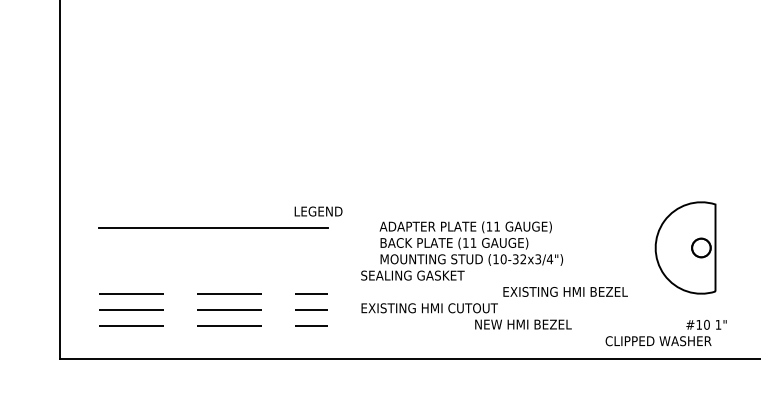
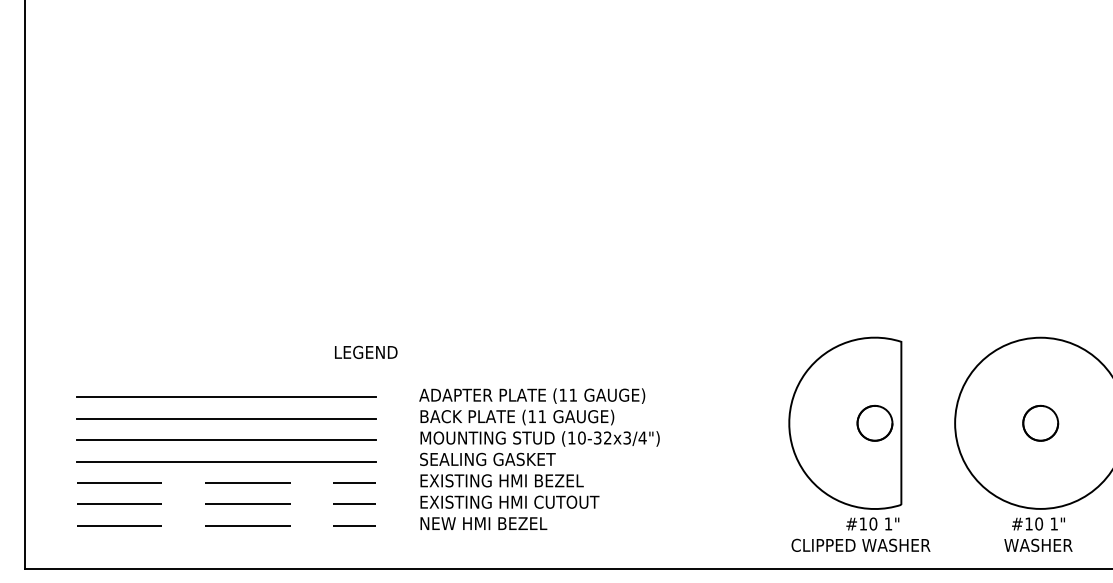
text: (318, 210) -> (366, 351), moved
text: (471, 243) -> (539, 417), moved
line: (213, 244) -> (226, 418), added
part: (685, 247) -> (845, 422), size x1.43
line: (213, 261) -> (226, 440), added
line: (213, 277) -> (226, 461), added
text: (565, 291) -> (501, 480), moved
text: (523, 324) -> (483, 523), moved
text: (658, 340) -> (860, 544), moved

